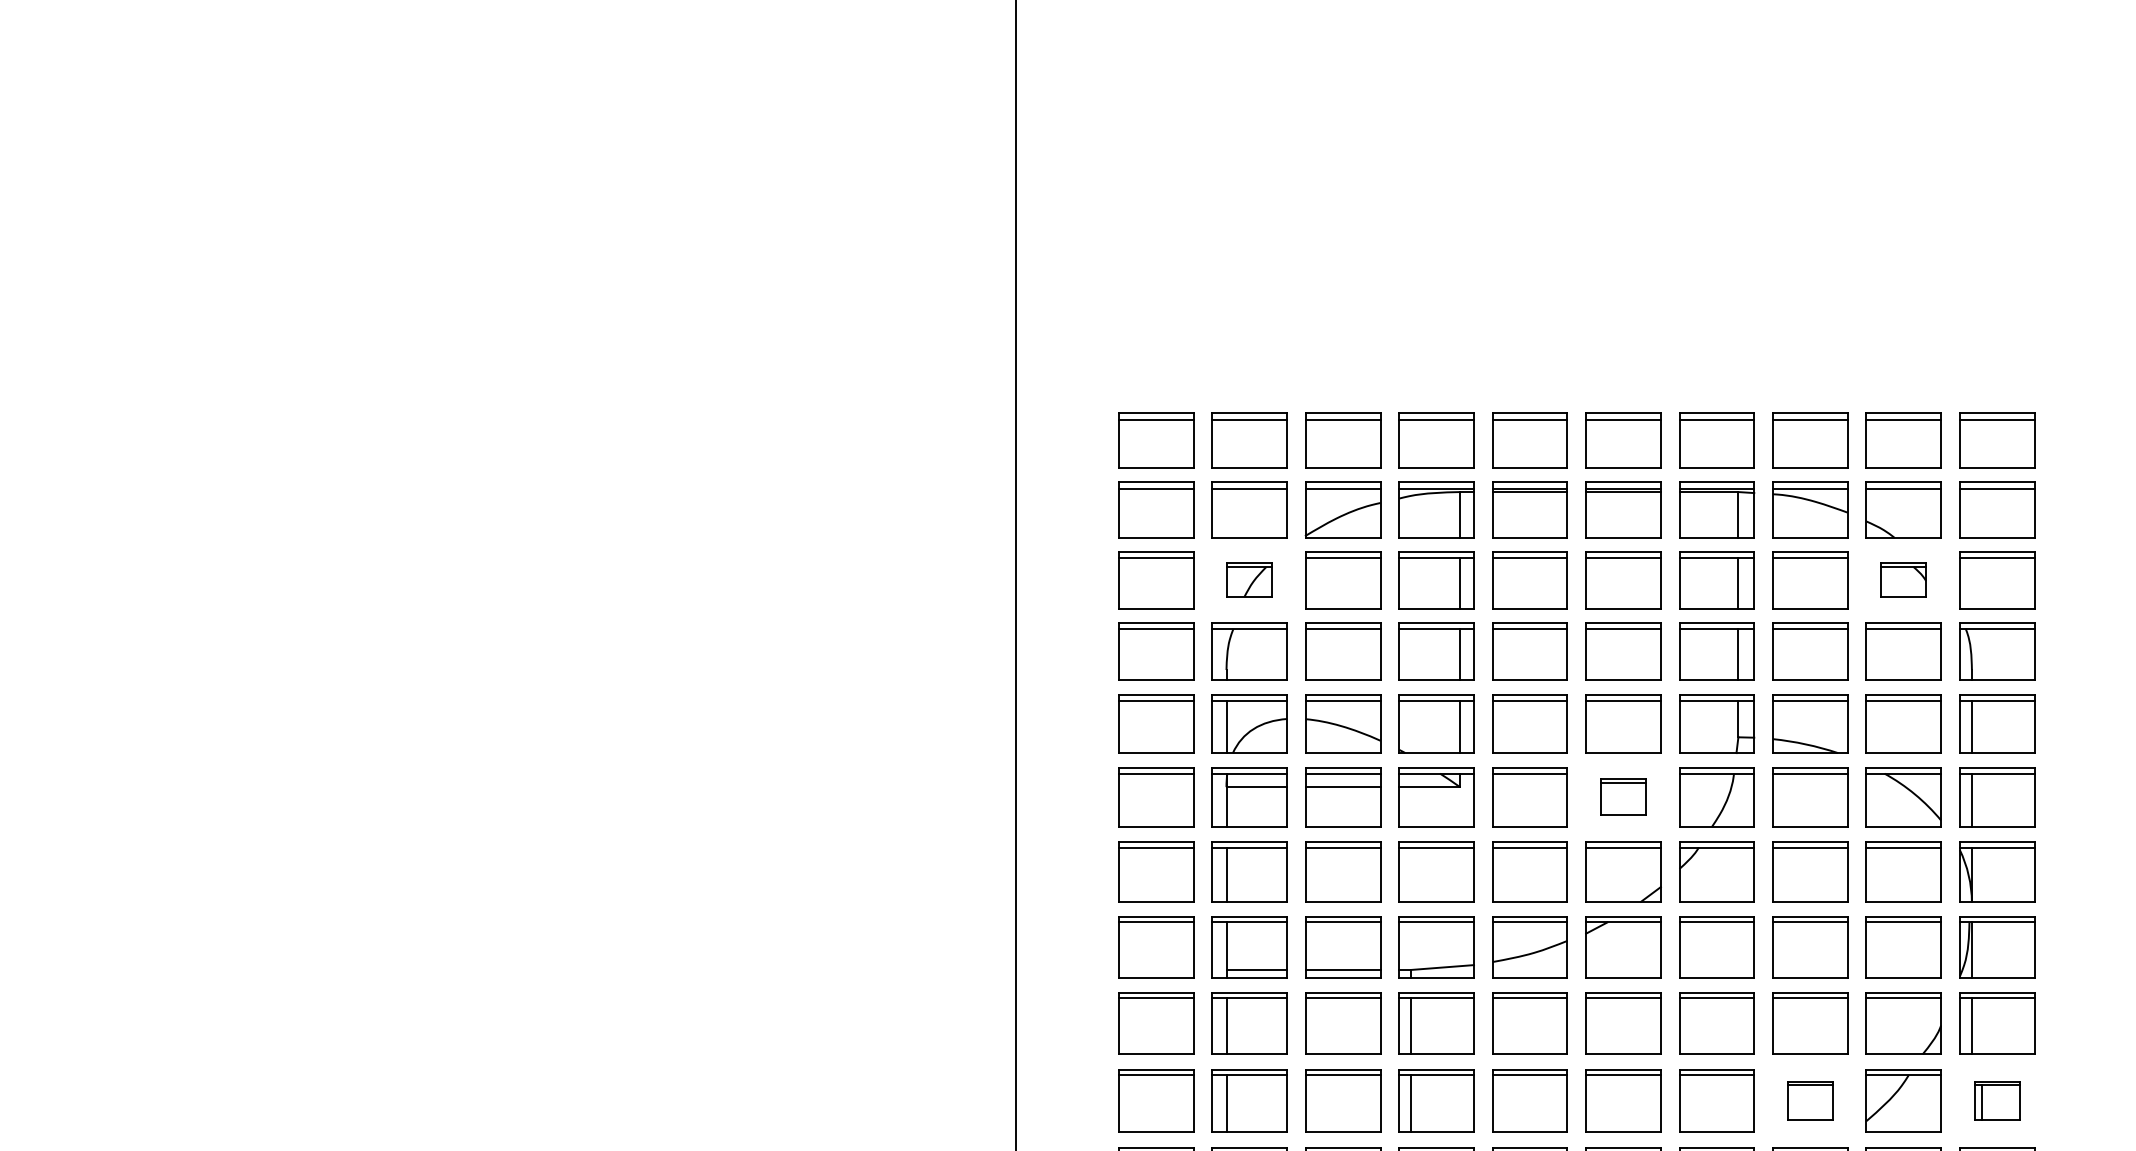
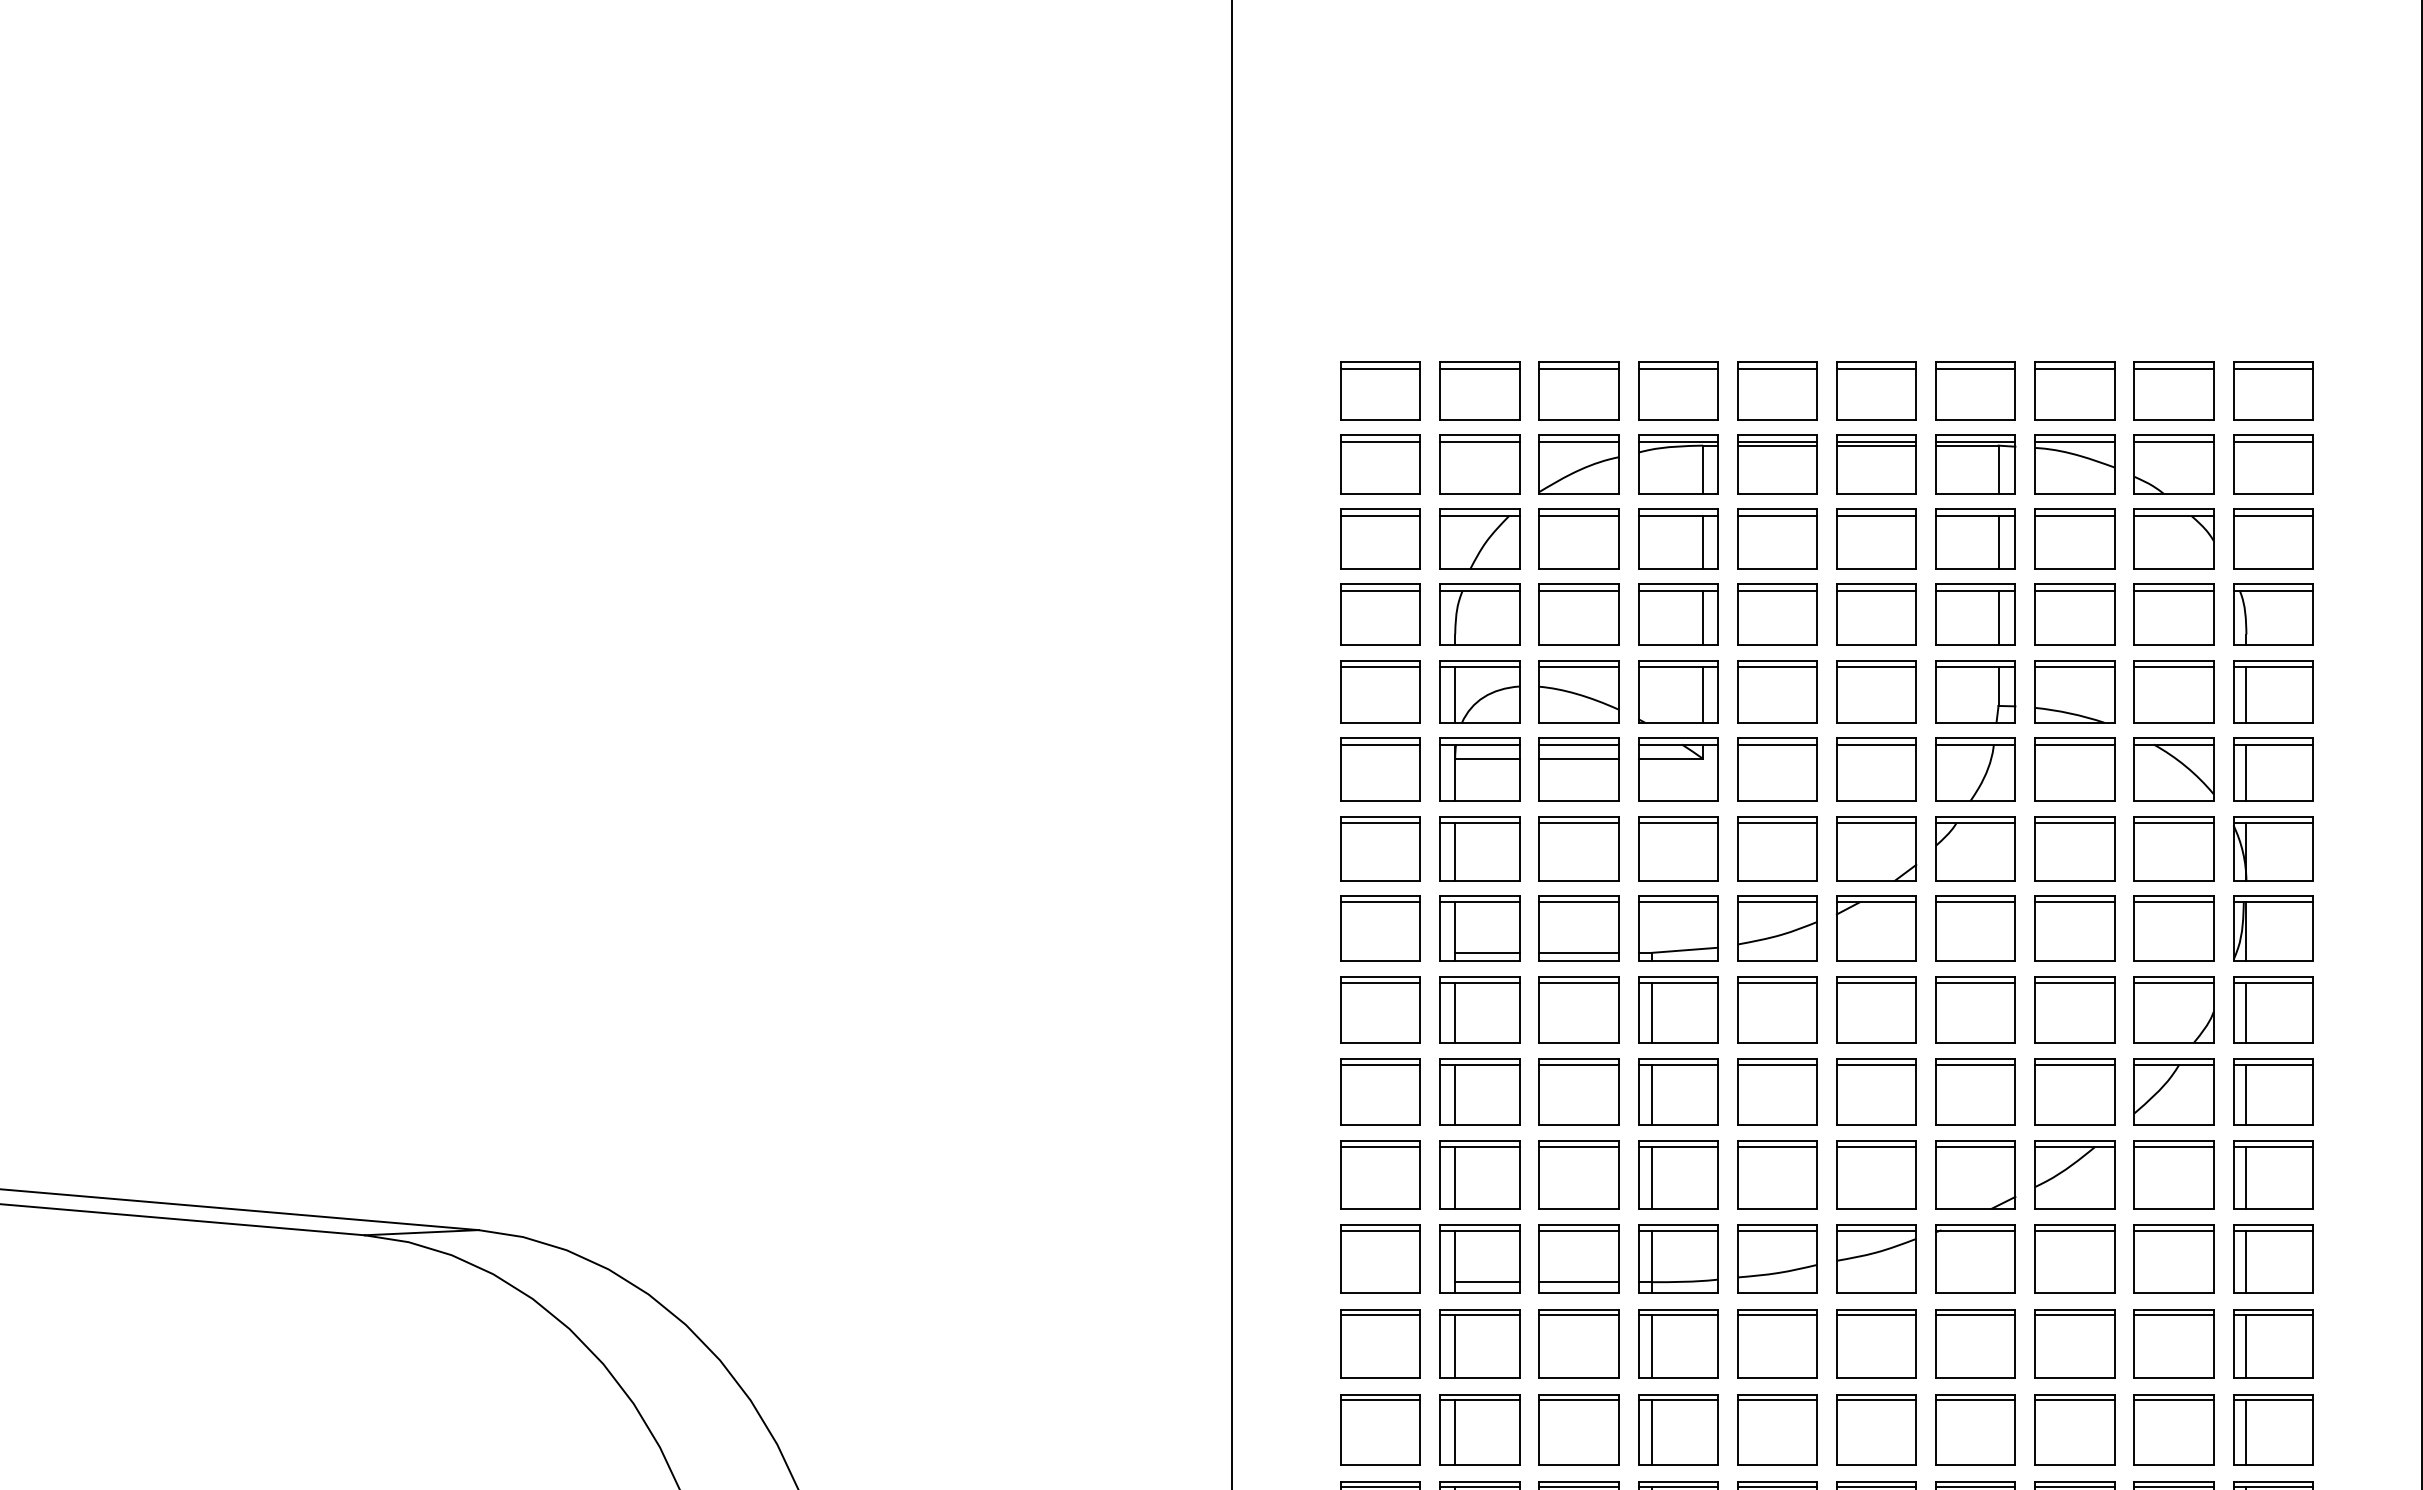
part: (1249, 579) -> (1479, 538), size x1.67
part: (1903, 579) -> (2173, 538), size x1.67
part: (1623, 797) -> (1876, 769), size x1.67
part: (1809, 1100) -> (2074, 1091), size x1.67
part: (1997, 1100) -> (2273, 1091), size x1.67

